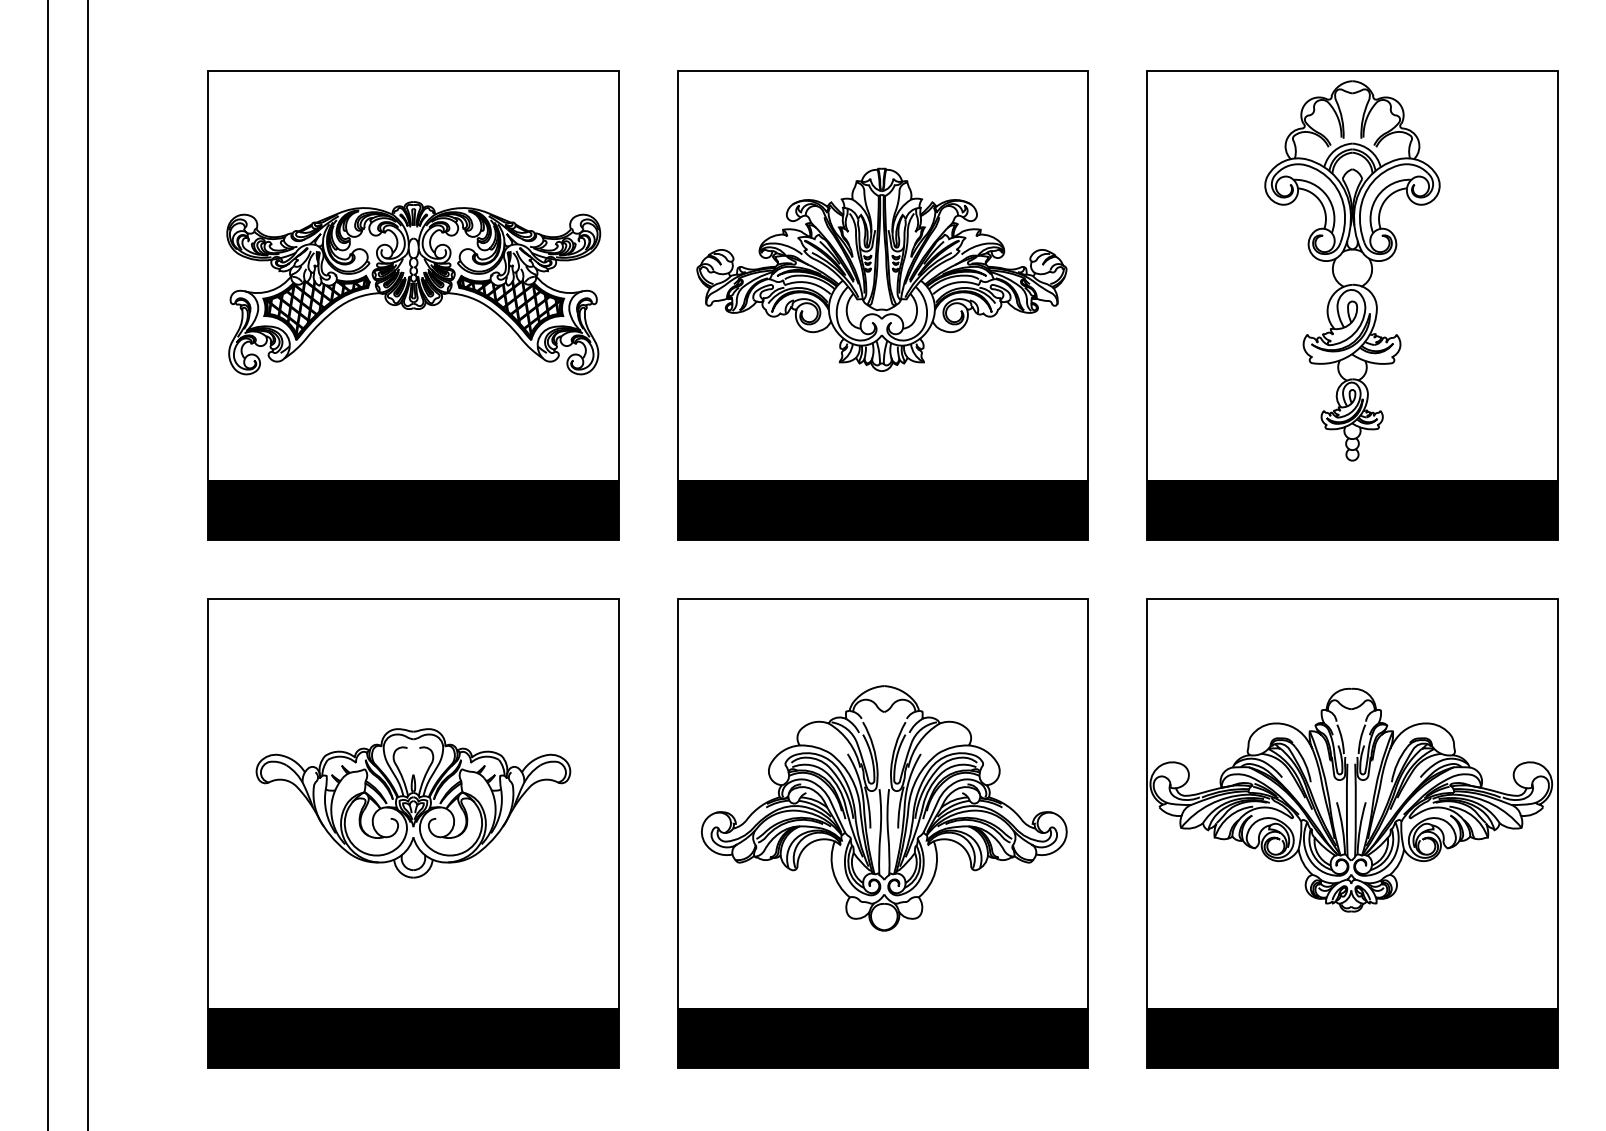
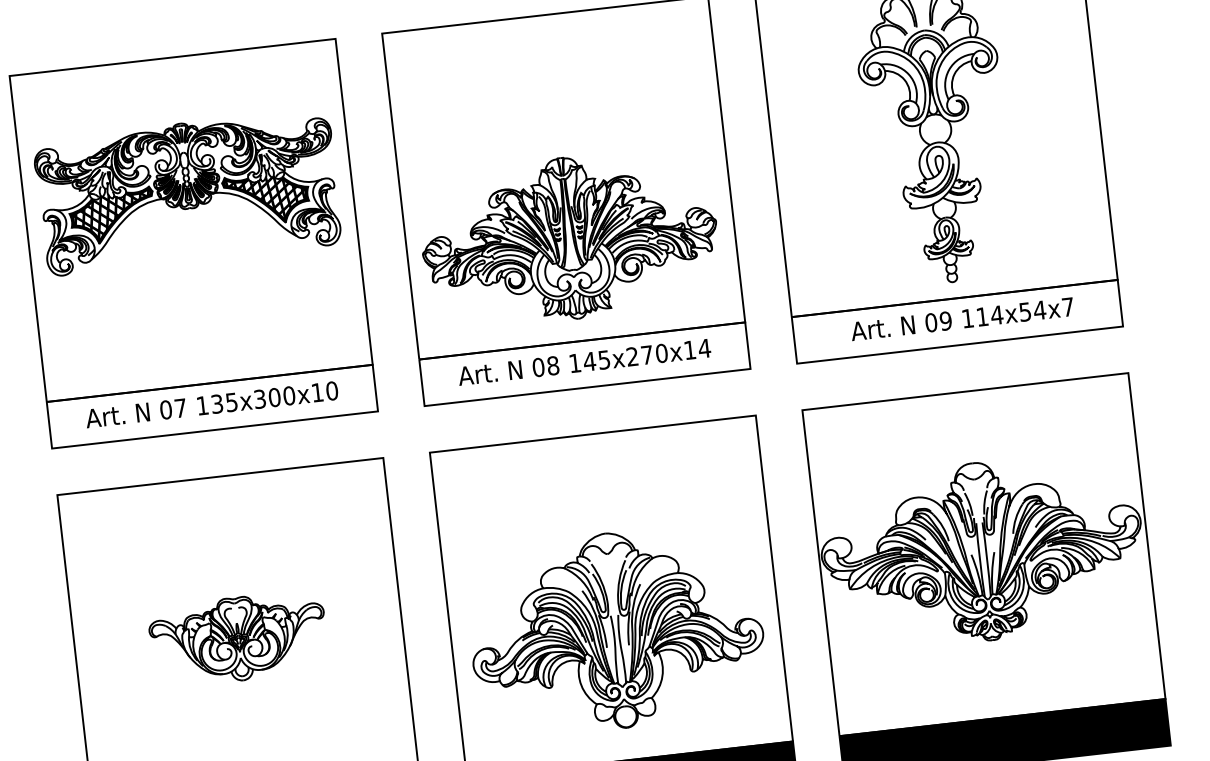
part: (881, 269) -> (569, 238), moved
part: (413, 288) -> (187, 192), moved
fill: (413, 510) -> (212, 406), removed
fill: (882, 510) -> (584, 364), removed
fill: (1352, 510) -> (957, 321), removed
part: (413, 803) -> (238, 639), size x0.7
part: (884, 808) -> (616, 630), moved

